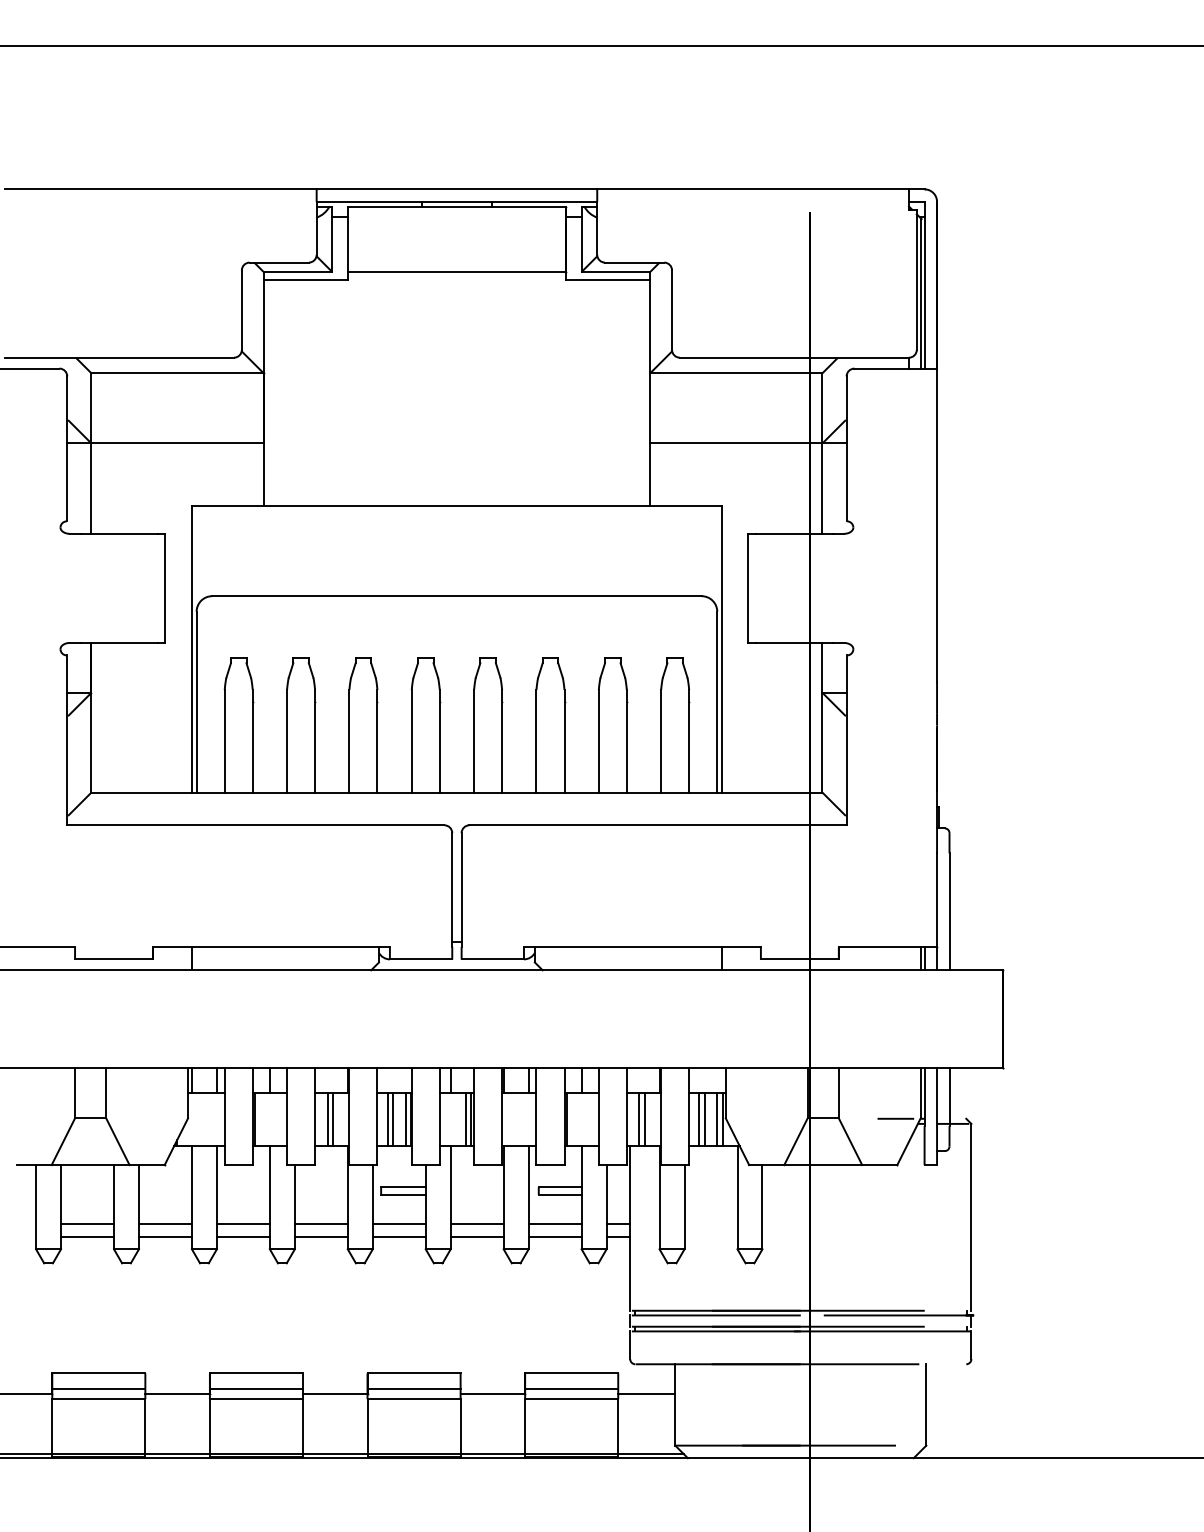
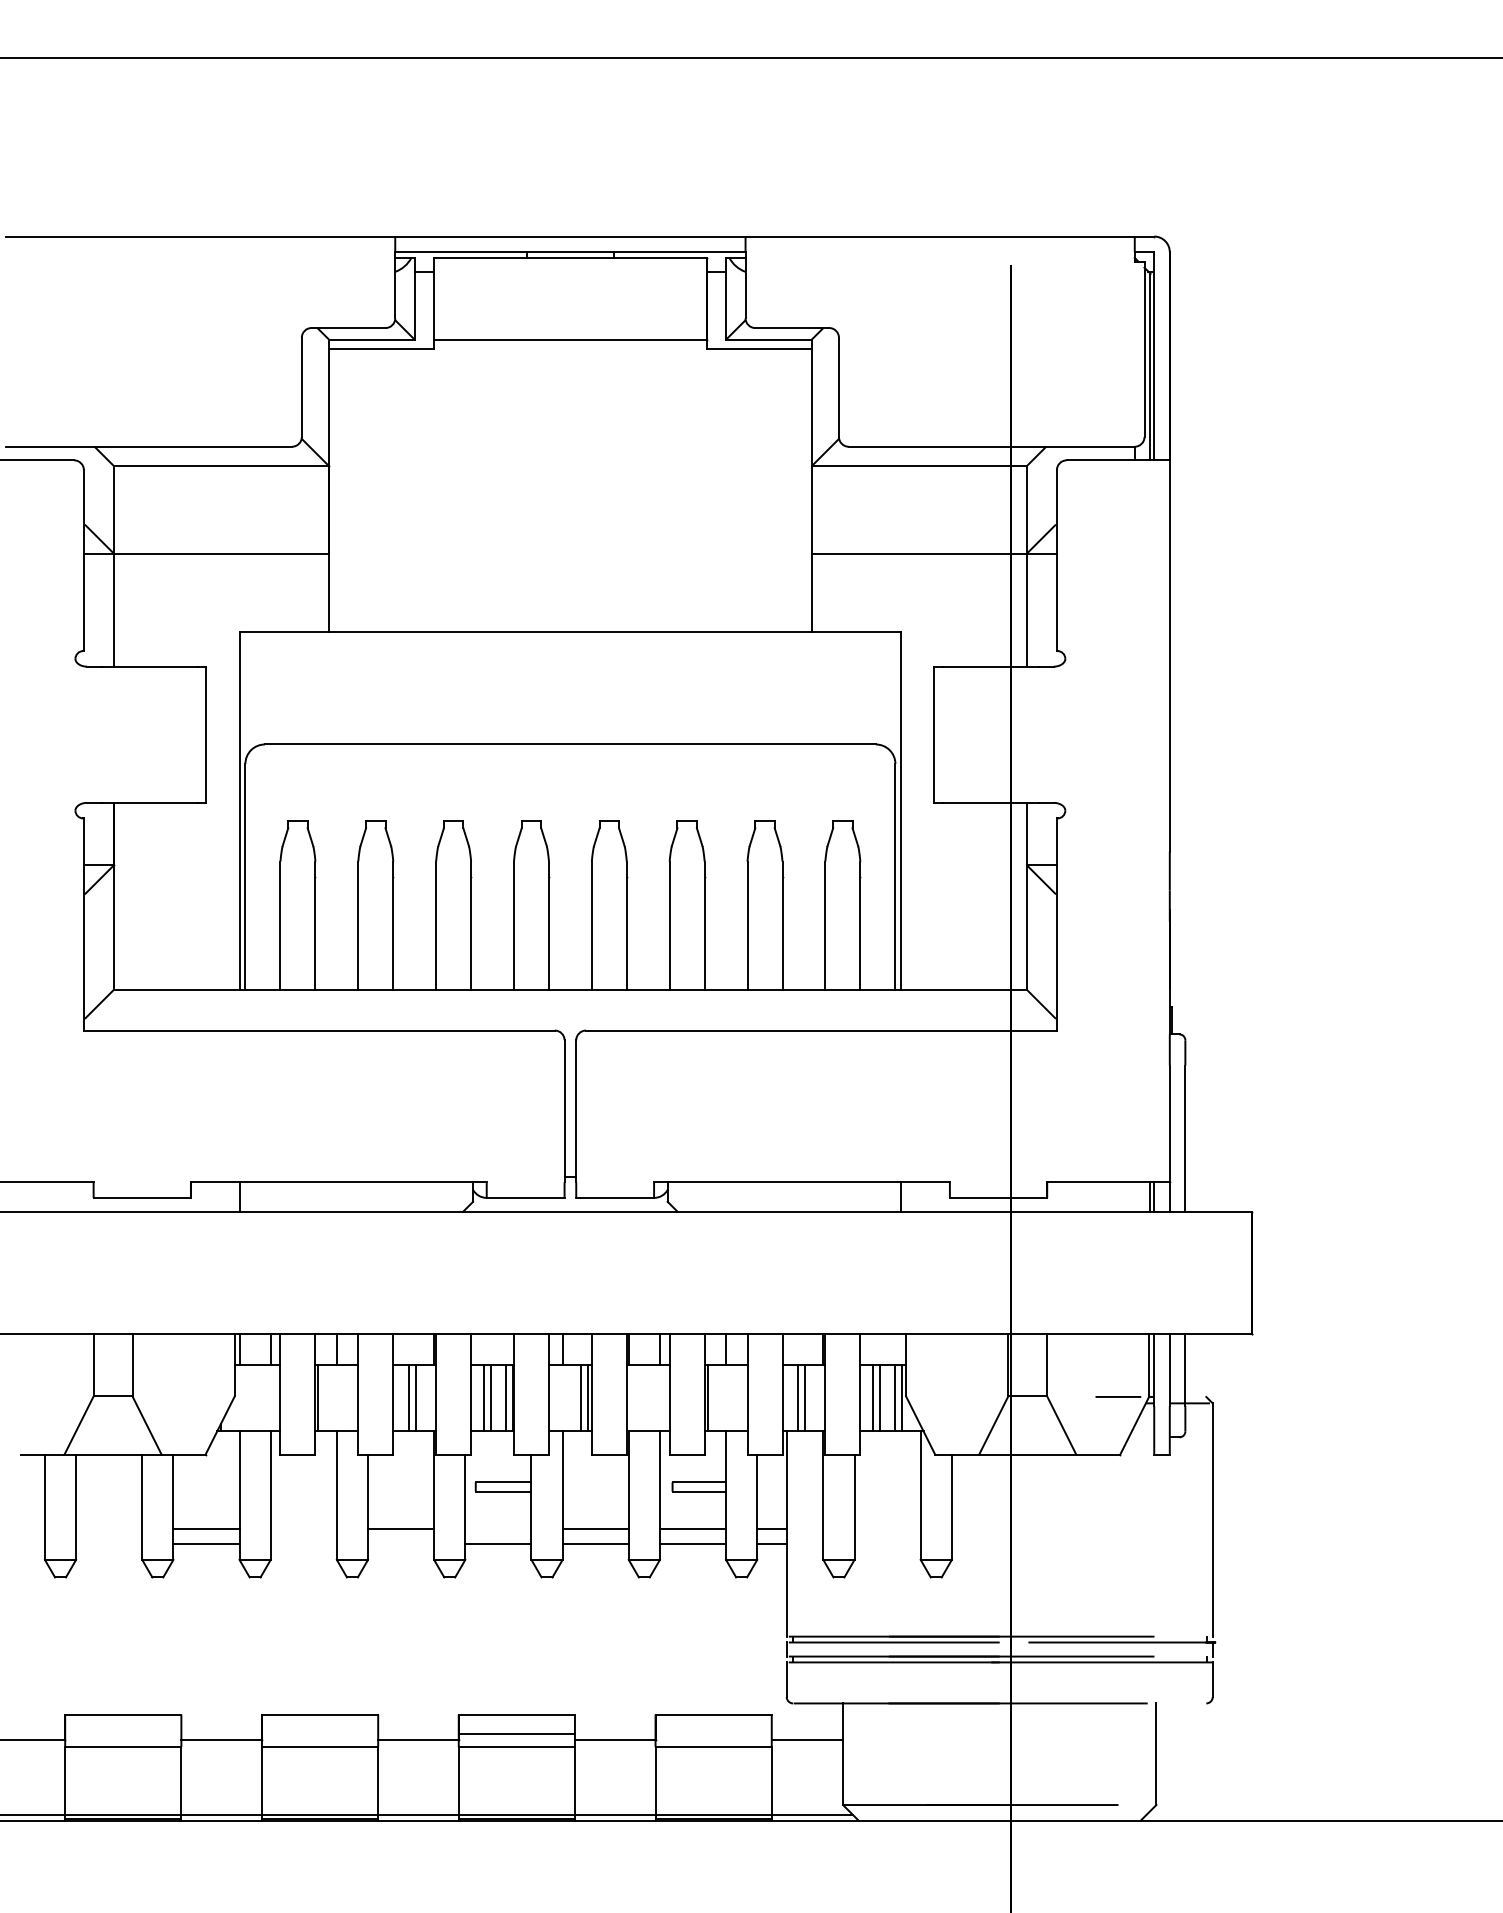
line: (87, 1224) -> (109, 1528), removed
line: (242, 1224) -> (302, 1528), removed
line: (398, 1224) -> (497, 1528), removed
line: (87, 1236) -> (109, 1543), removed
line: (242, 1236) -> (302, 1543), removed
line: (320, 1236) -> (400, 1543), removed
line: (98, 1388) -> (122, 1733), removed
line: (255, 1388) -> (318, 1733), removed
line: (571, 1388) -> (713, 1733), removed

